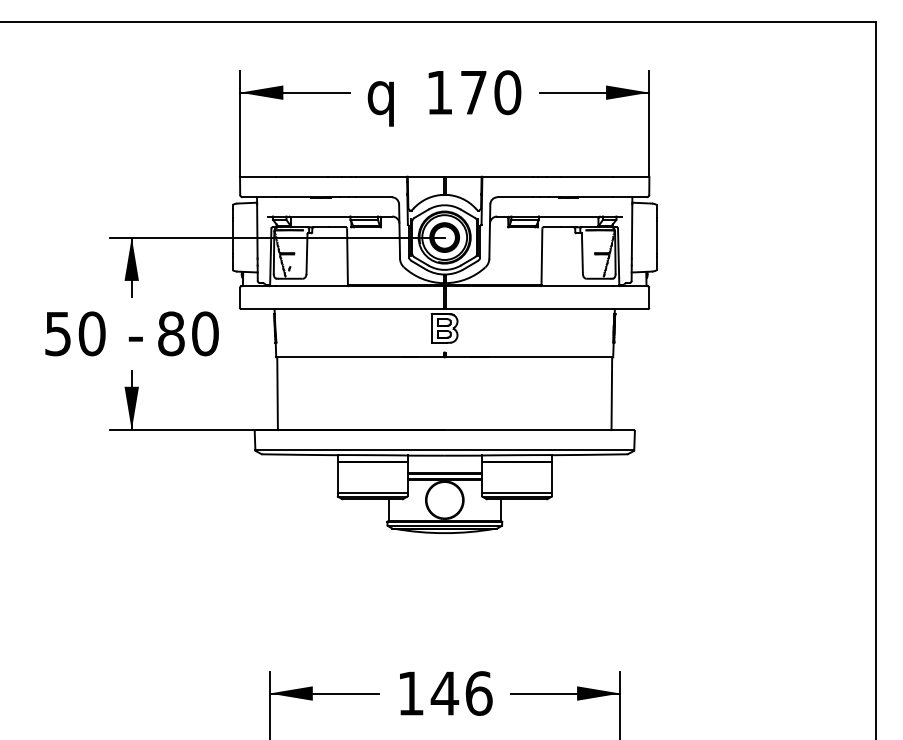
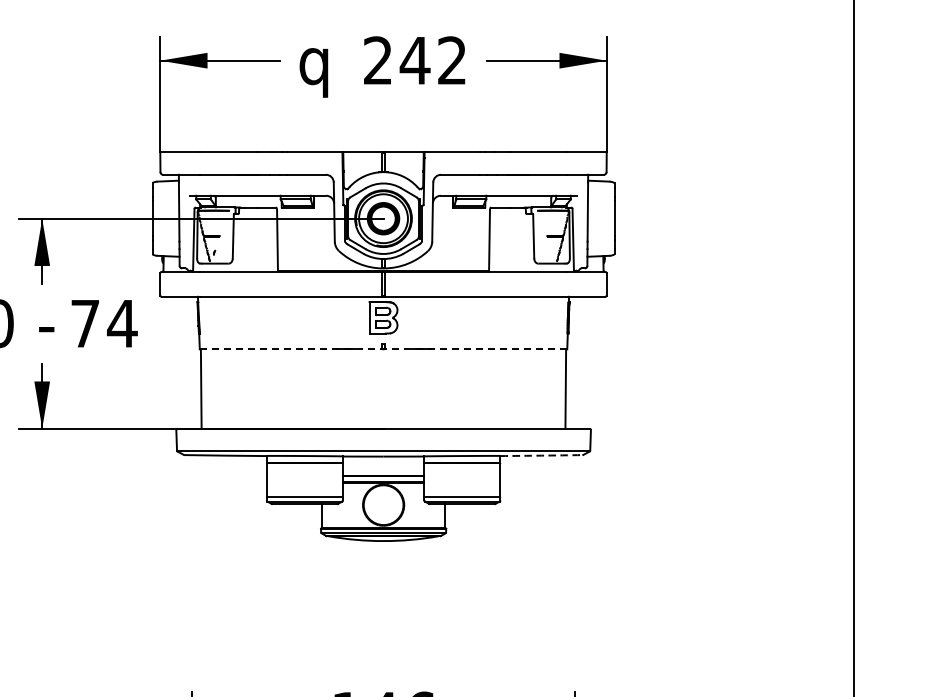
text: (473, 92) -> (414, 60), 170 -> 242
text: (188, 333) -> (104, 323), 80 -> 74
line: (445, 357) -> (384, 349), solid -> dashed
arc: (589, 454) -> (541, 455), solid -> dashed

